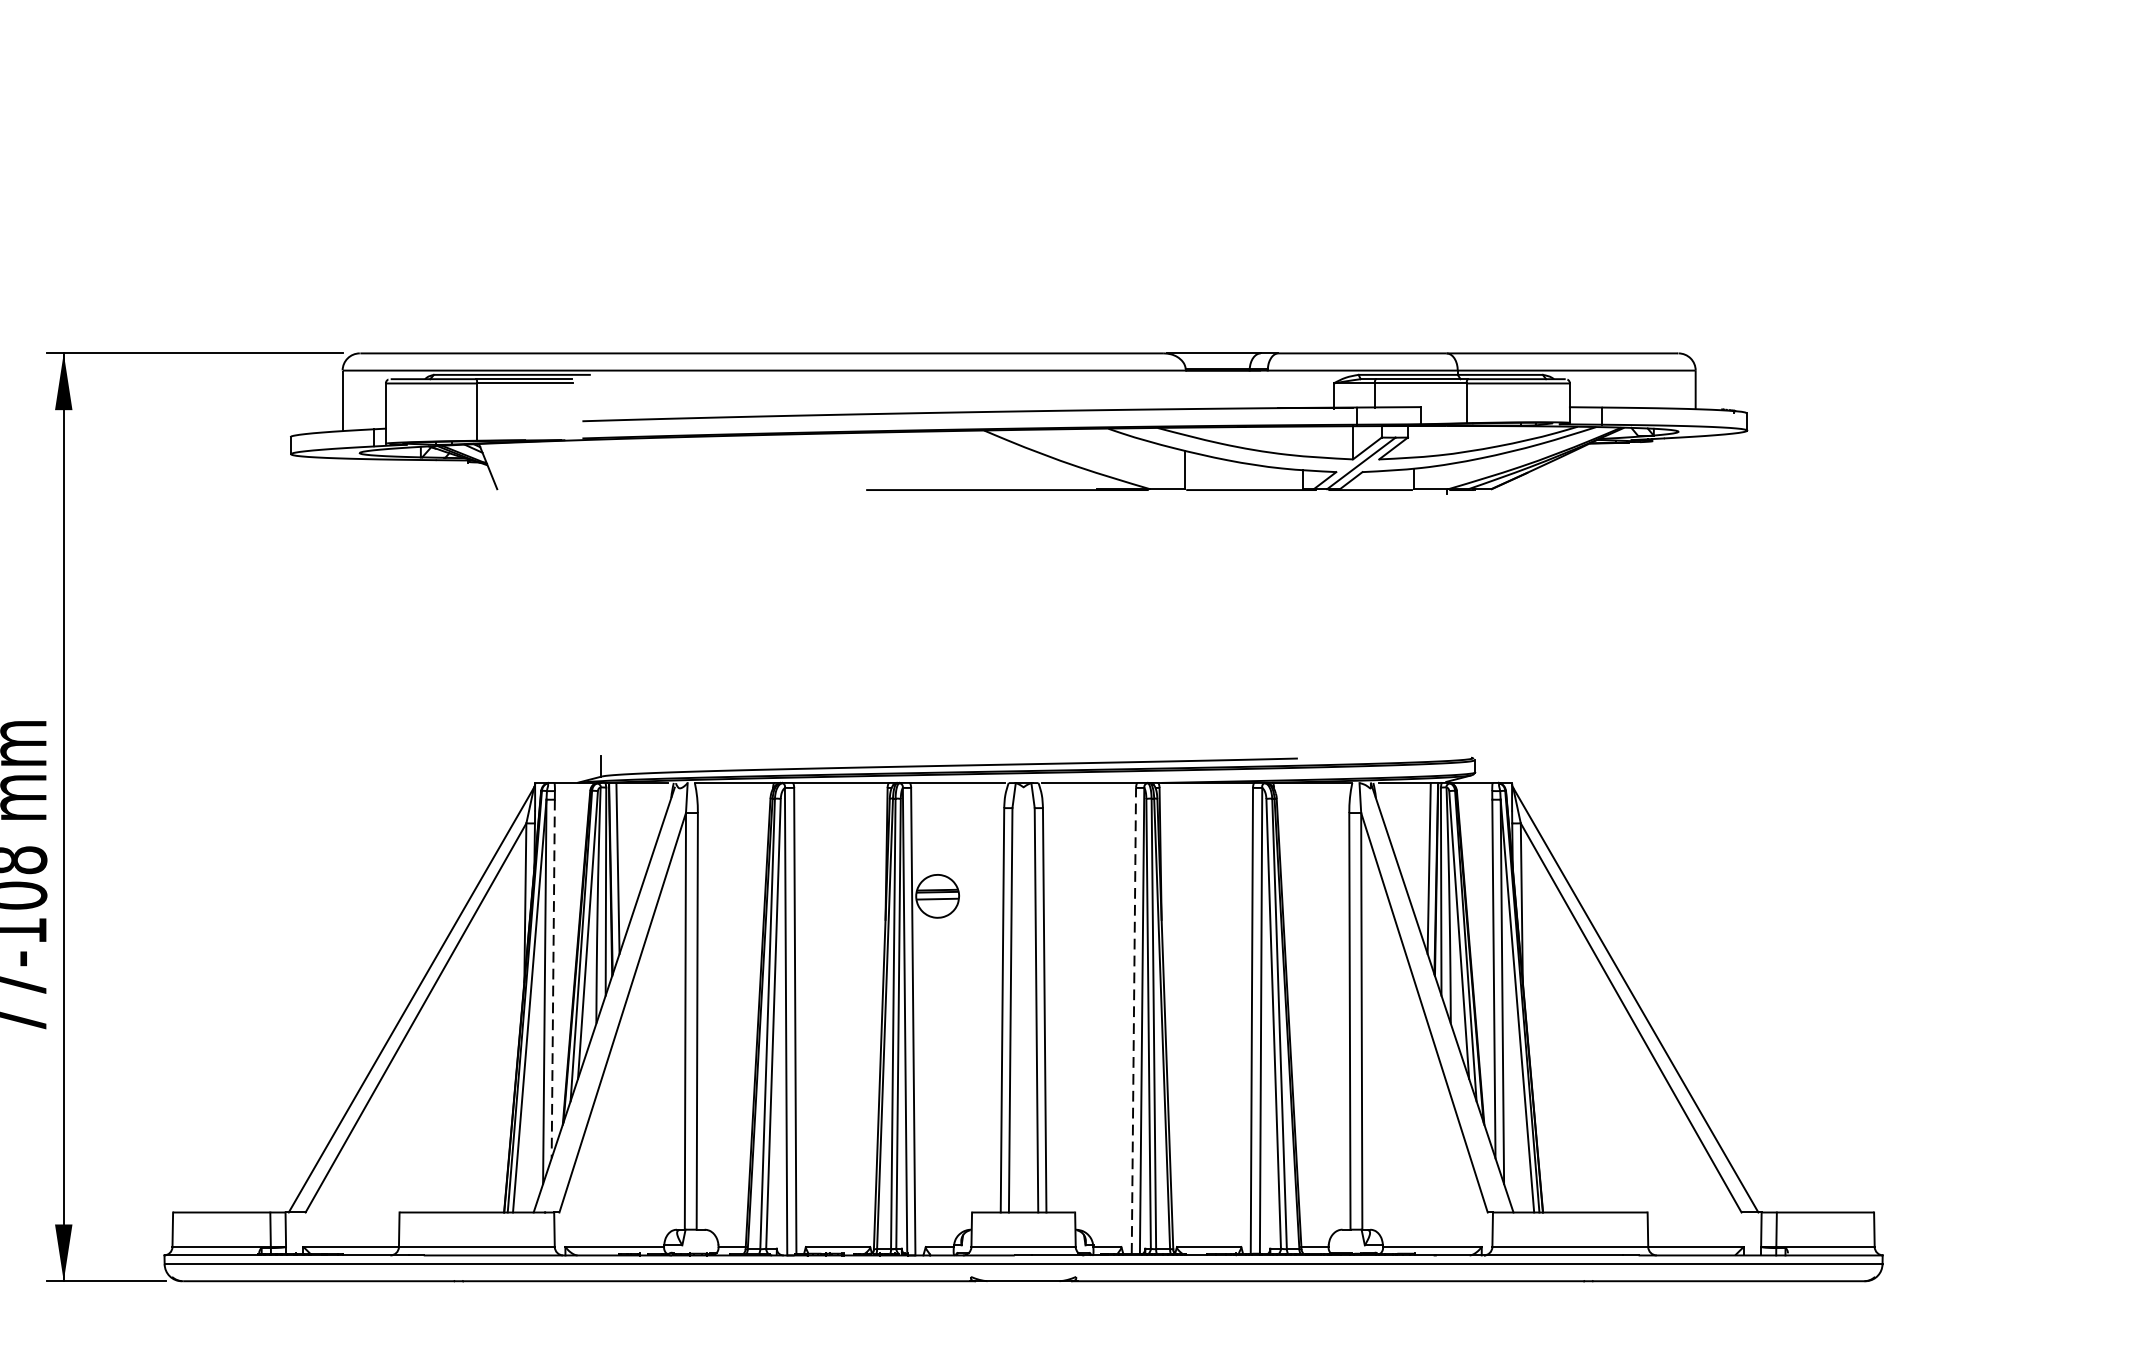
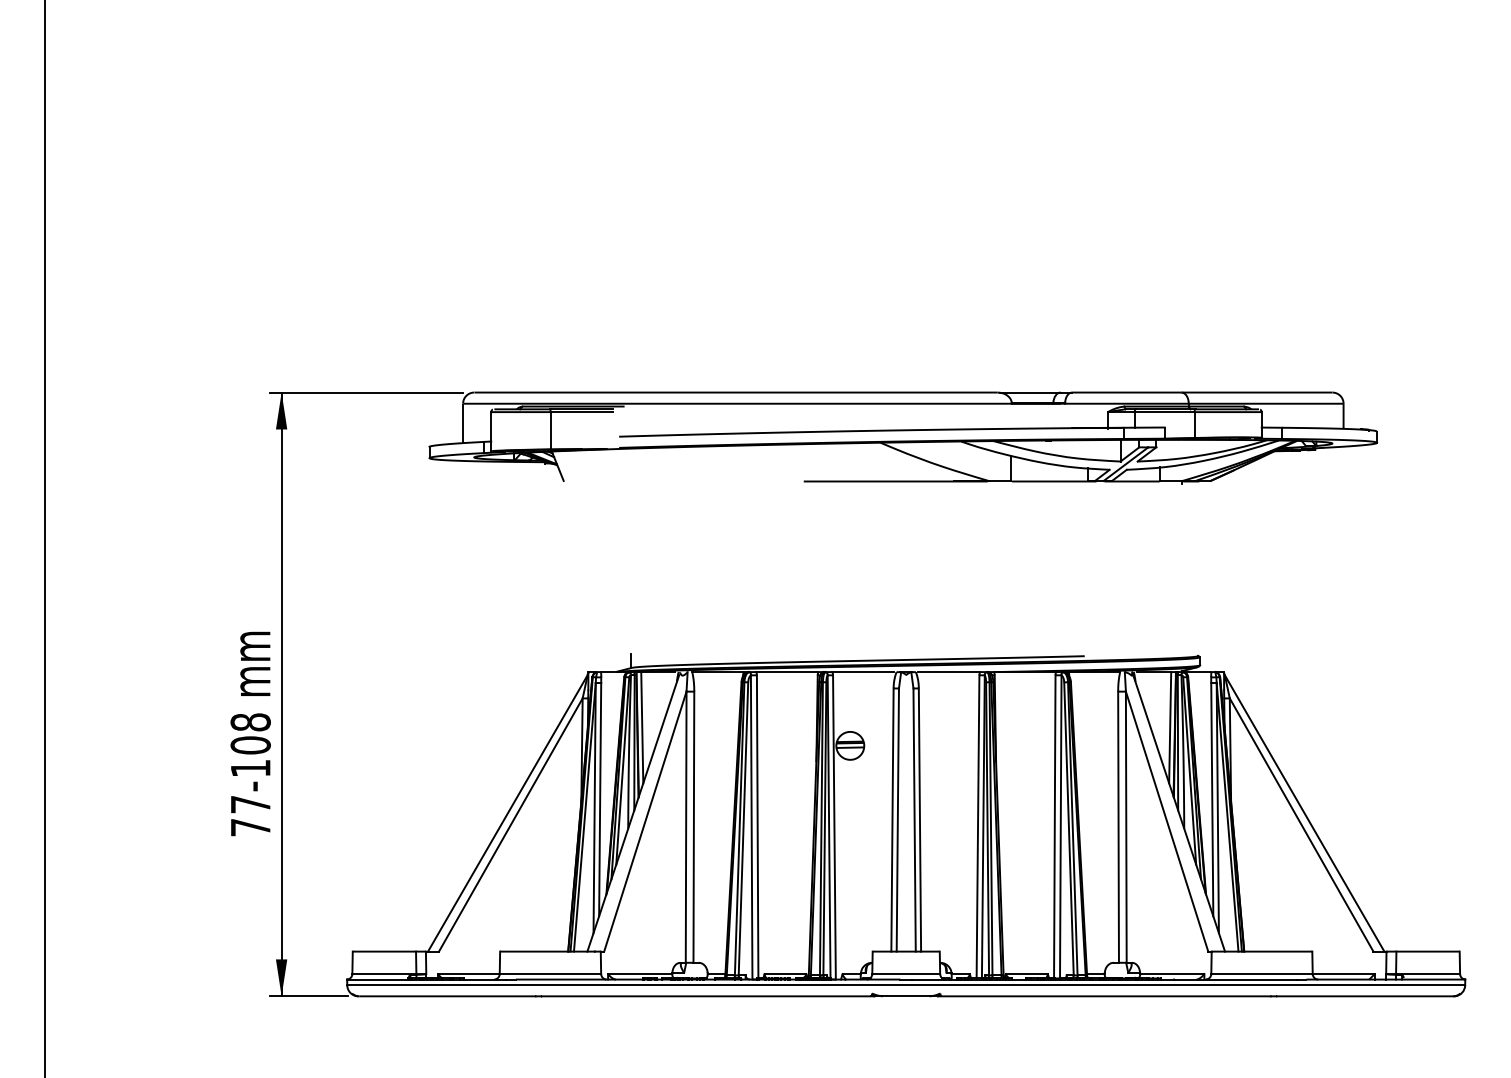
line: (553, 978) -> (600, 799), dashed -> solid
line: (1134, 1020) -> (978, 826), dashed -> solid

